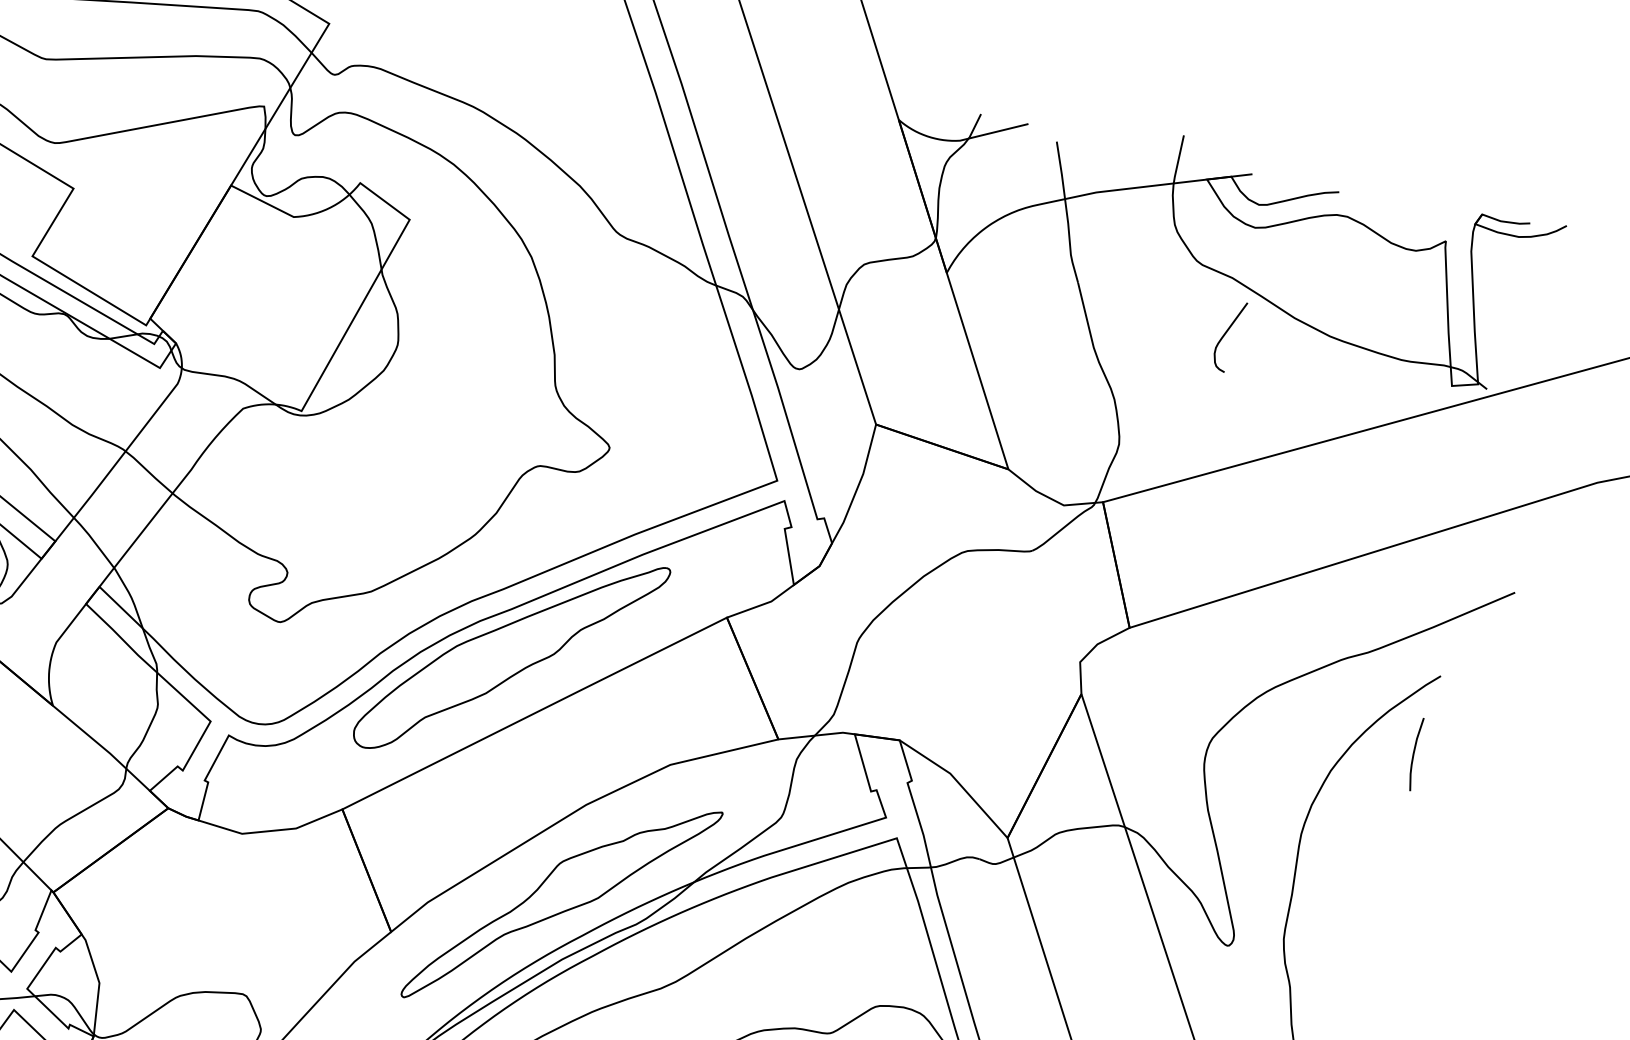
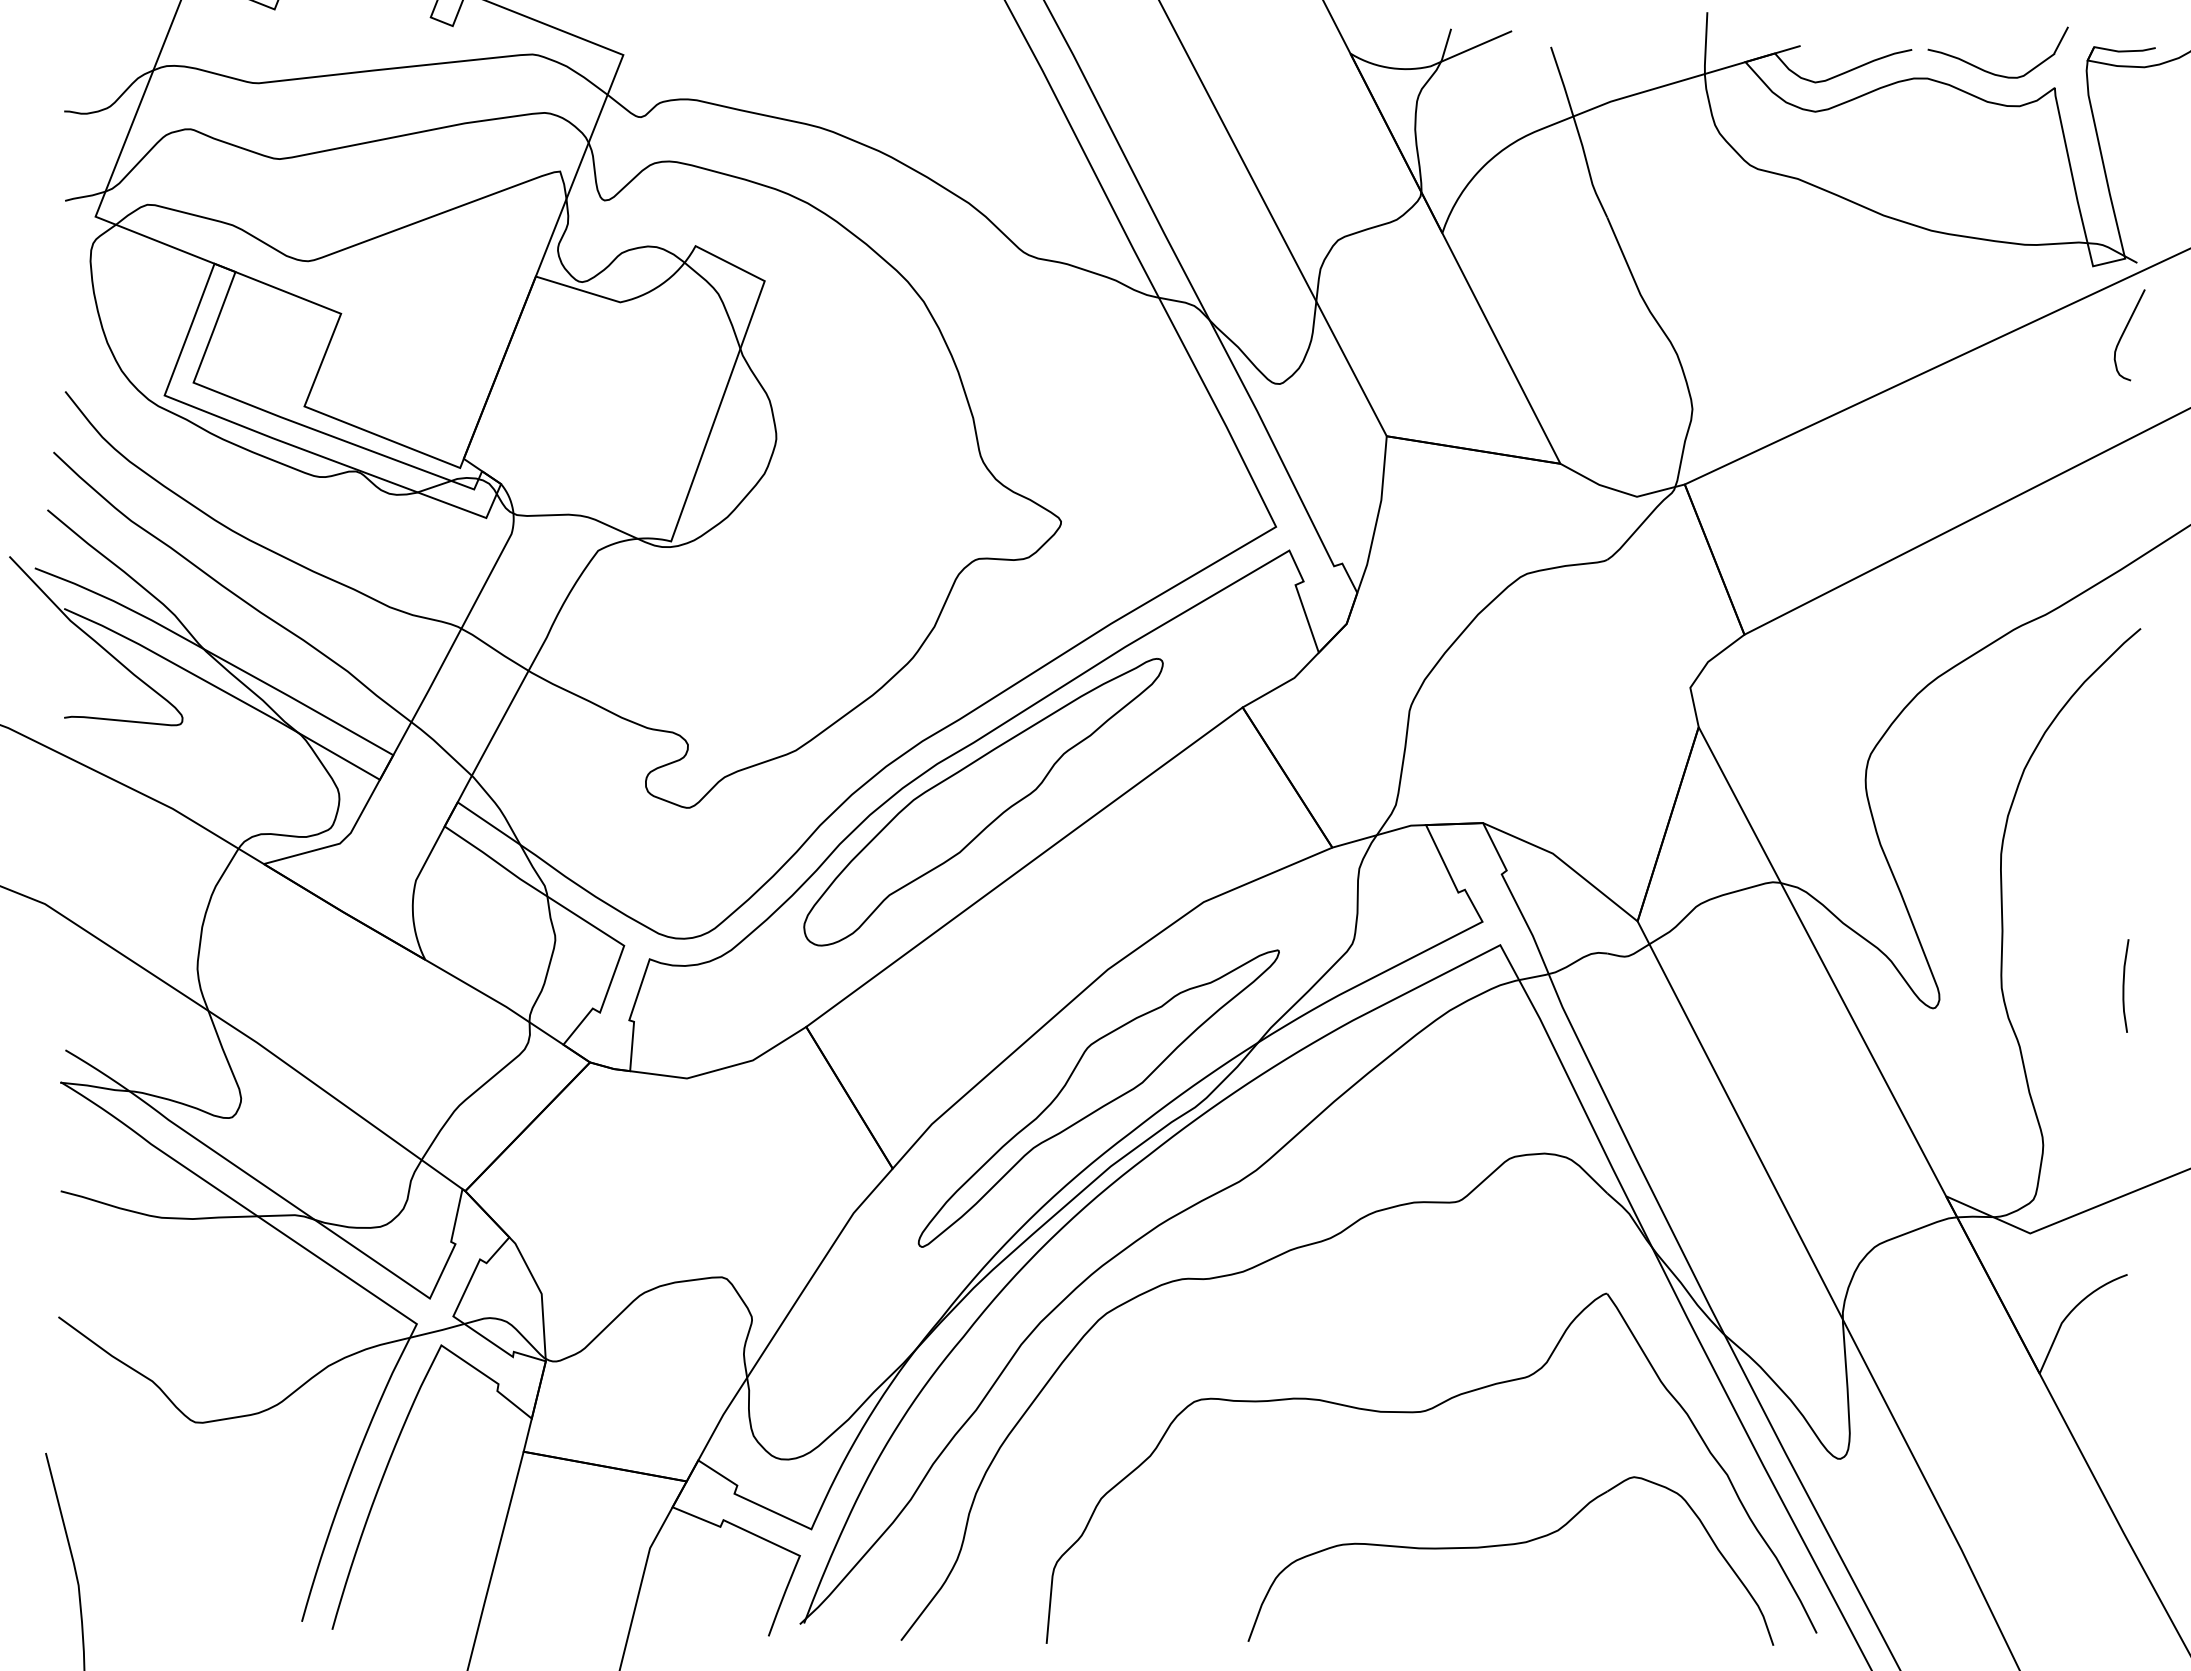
curve: (1396, 219) -> (1989, 71), added
curve: (1225, 334) -> (2124, 333), moved
curve: (1414, 753) -> (2124, 985), moved

